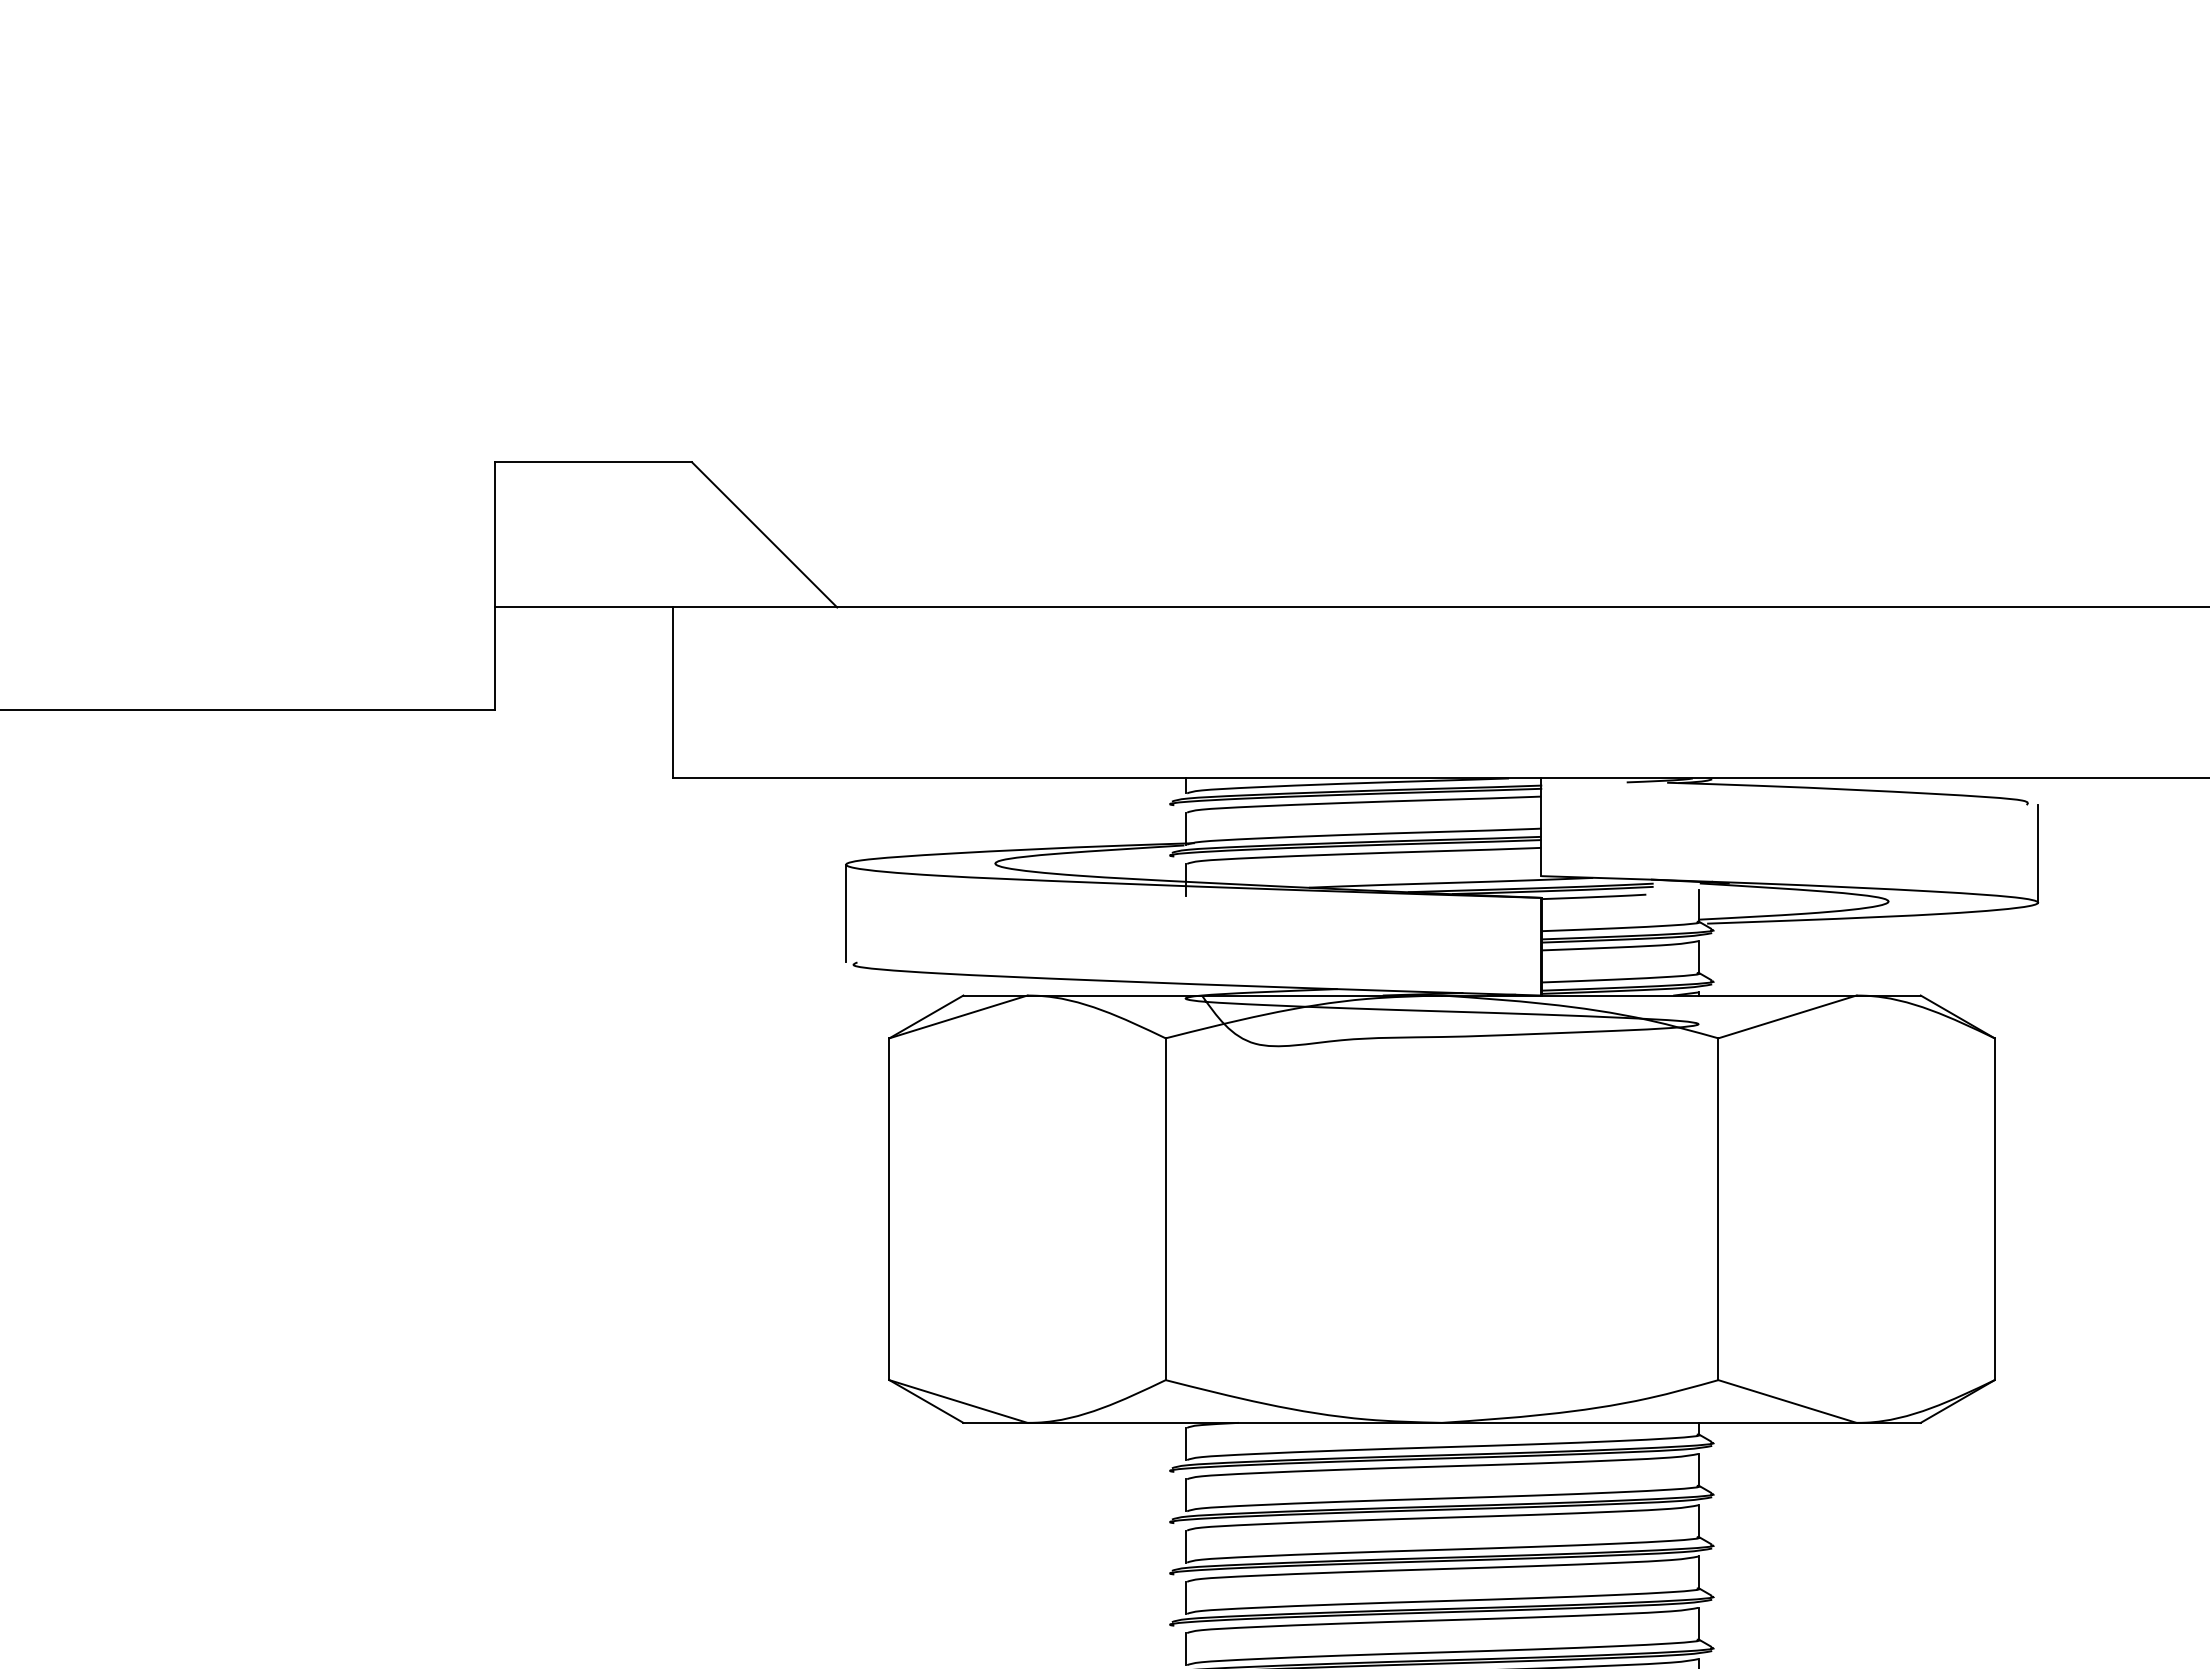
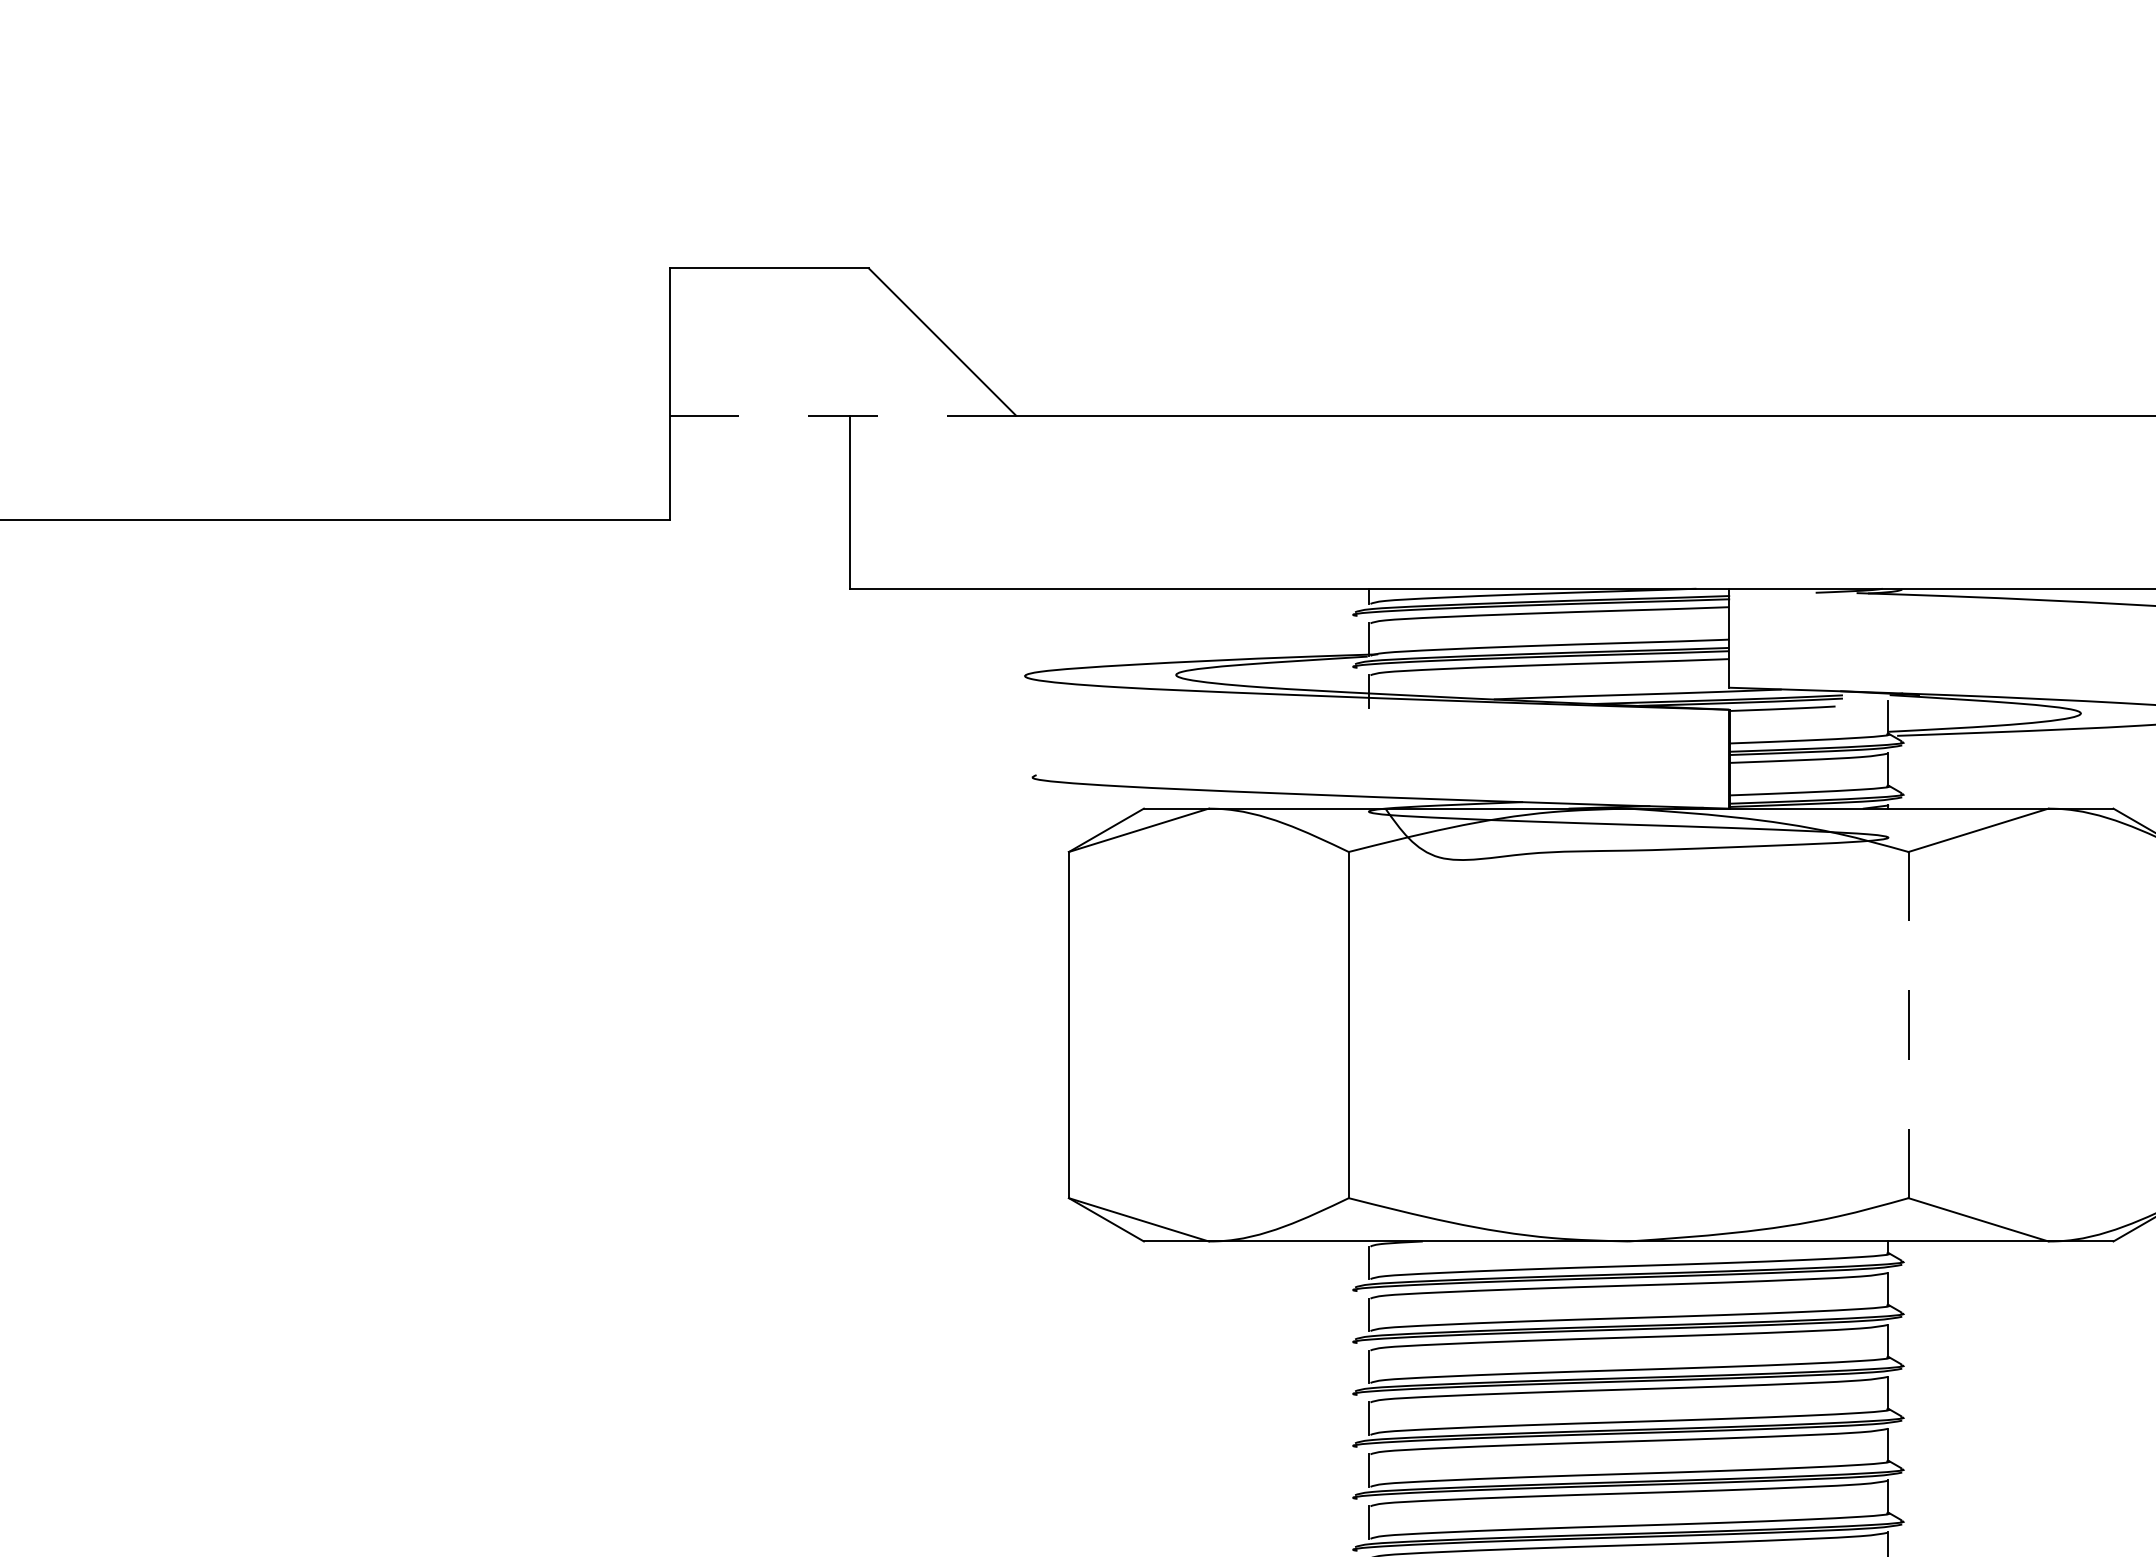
line: (666, 607) -> (843, 415), solid -> dashed
line: (846, 913) -> (1025, 725), removed
line: (1718, 1209) -> (1908, 1025), solid -> dashed

